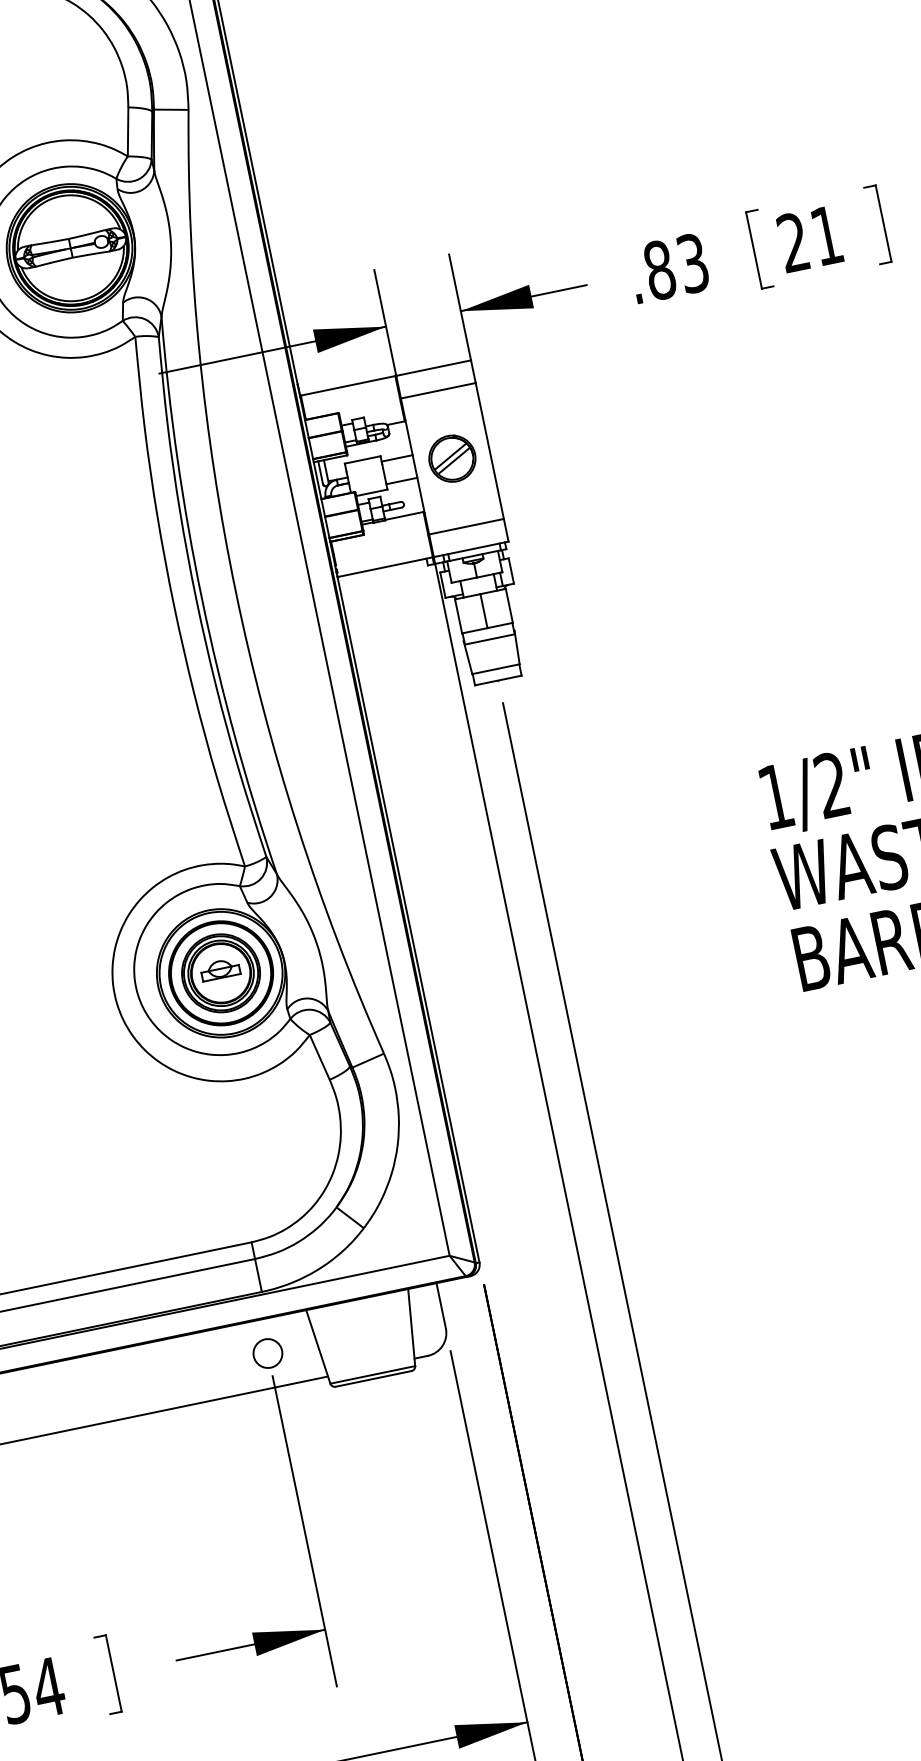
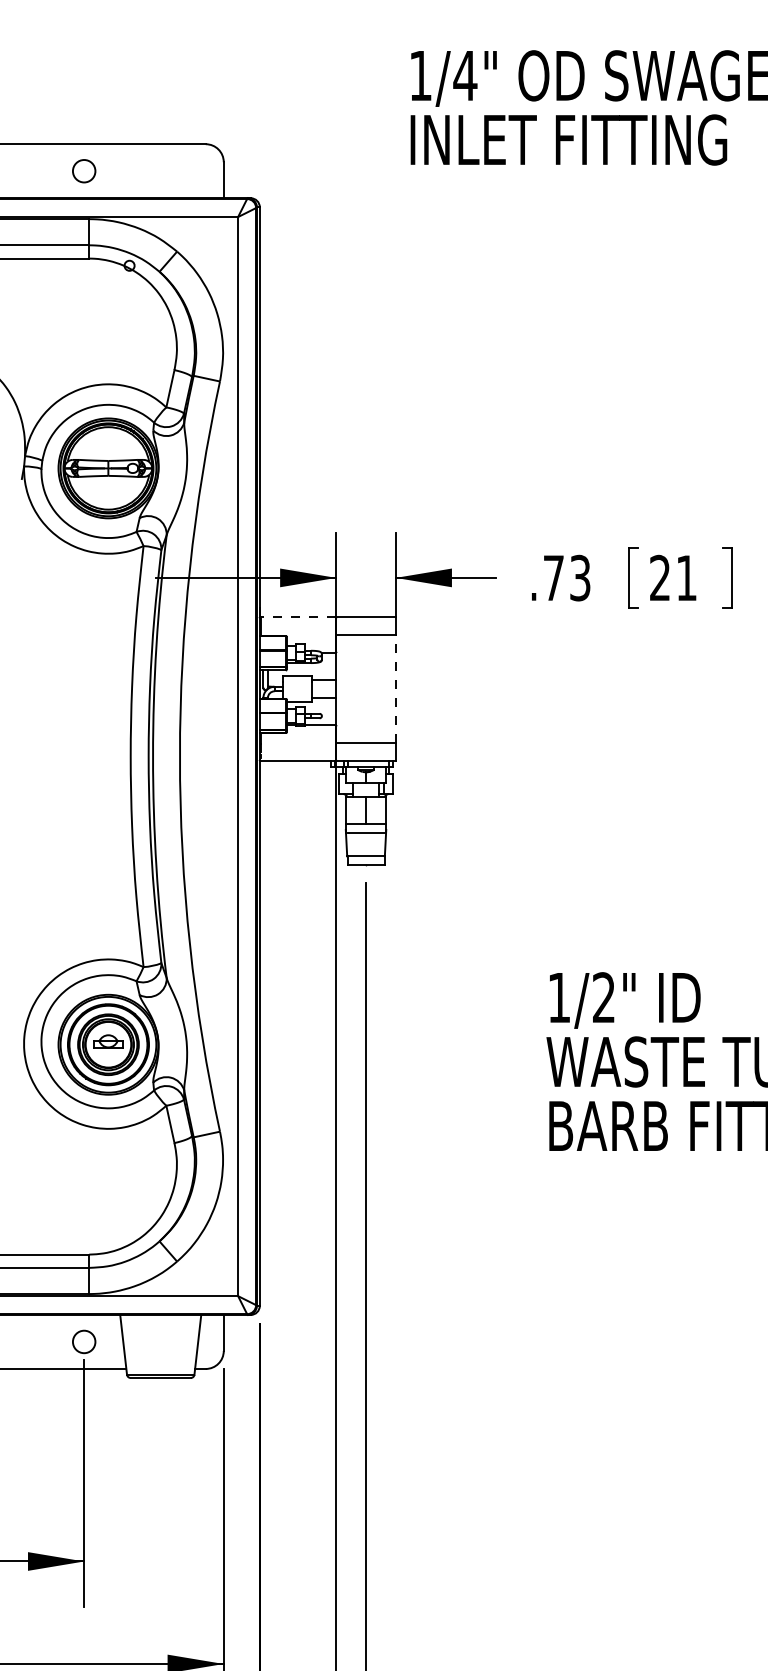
text: (659, 269) -> (553, 577), .83 -> .73
line: (348, 386) -> (298, 617), solid -> dashed
line: (489, 450) -> (395, 688), solid -> dashed
part: (451, 458) -> (365, 688), removed

